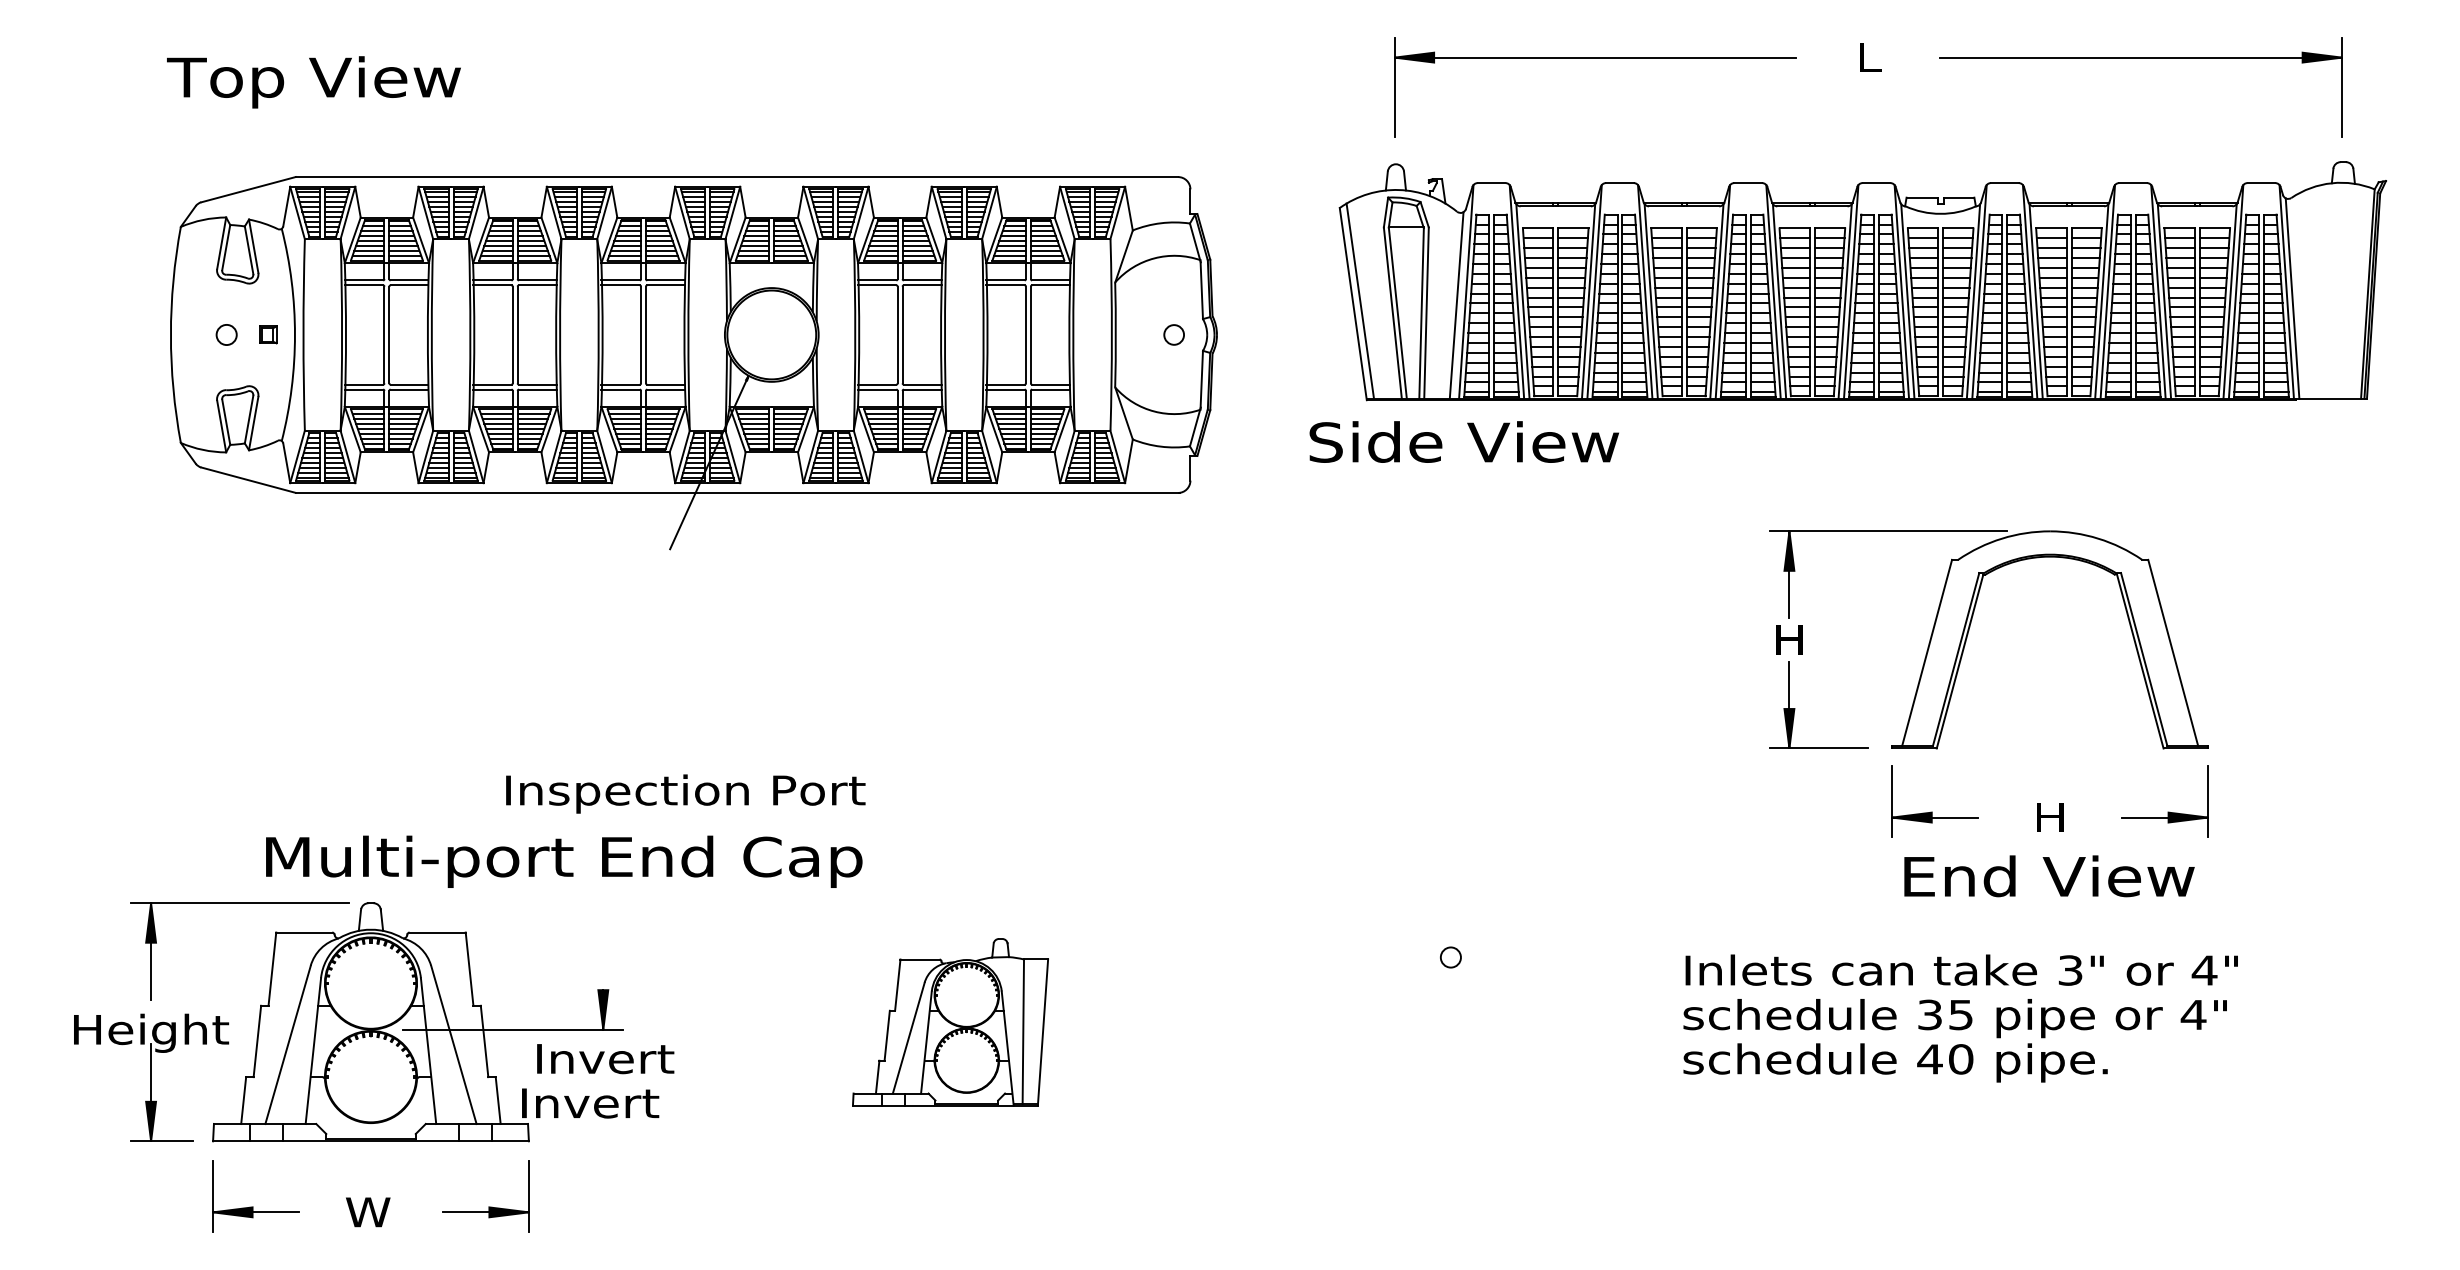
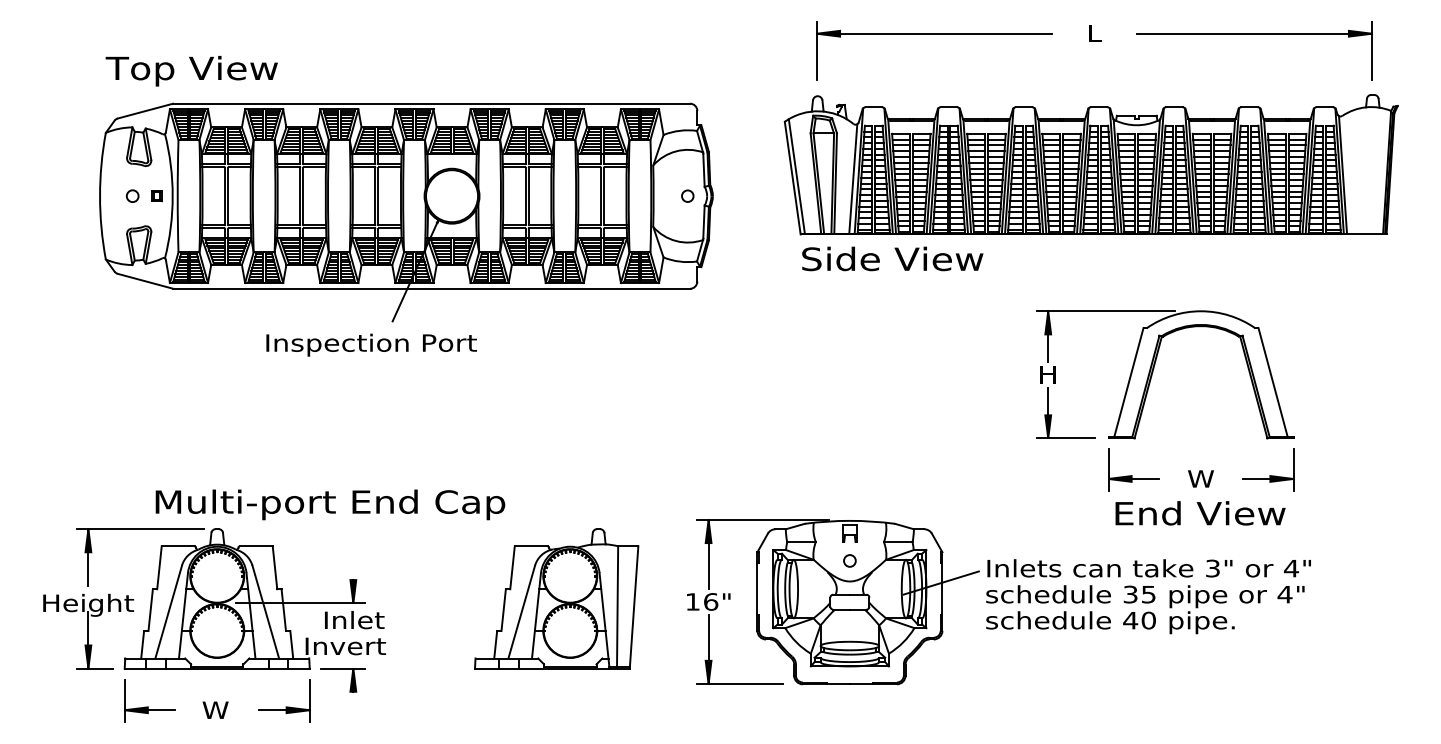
text: (313, 82) -> (191, 71), moved
text: (1463, 441) -> (892, 258), moved
text: (685, 792) -> (371, 344), moved
text: (2049, 816) -> (1200, 478), H -> W
part: (950, 1021) -> (556, 598), size x1.43
part: (1422, 1028) -> (833, 602), added
text: (605, 1059) -> (354, 620), Invert -> Inlet
part: (598, 1163) -> (350, 681), added

